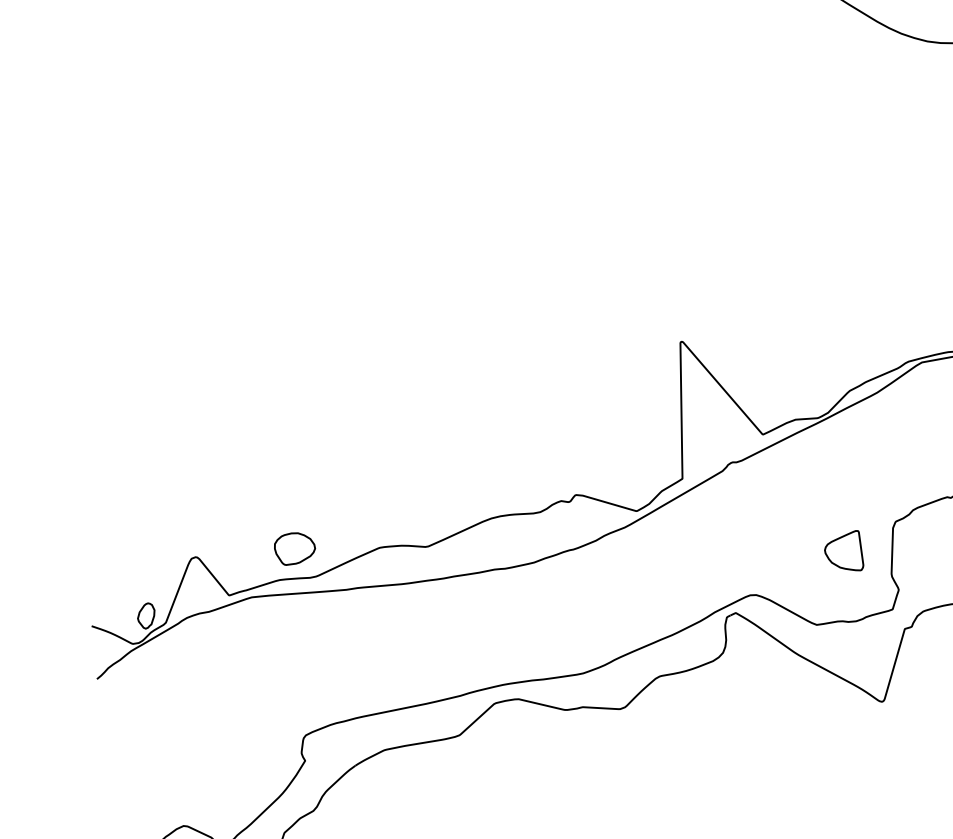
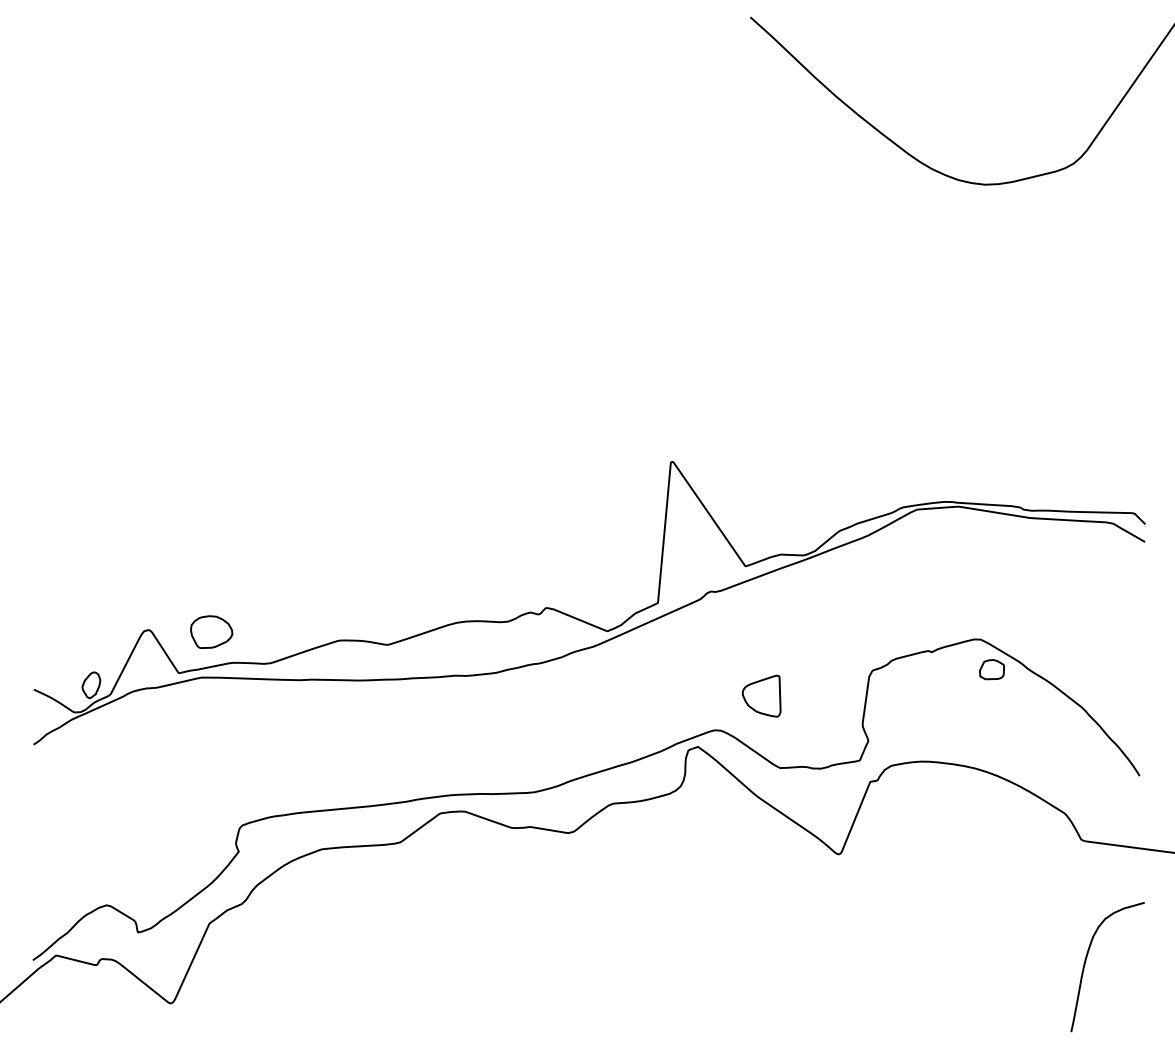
part: (294, 547) -> (211, 631), moved
part: (843, 551) -> (761, 695), moved

